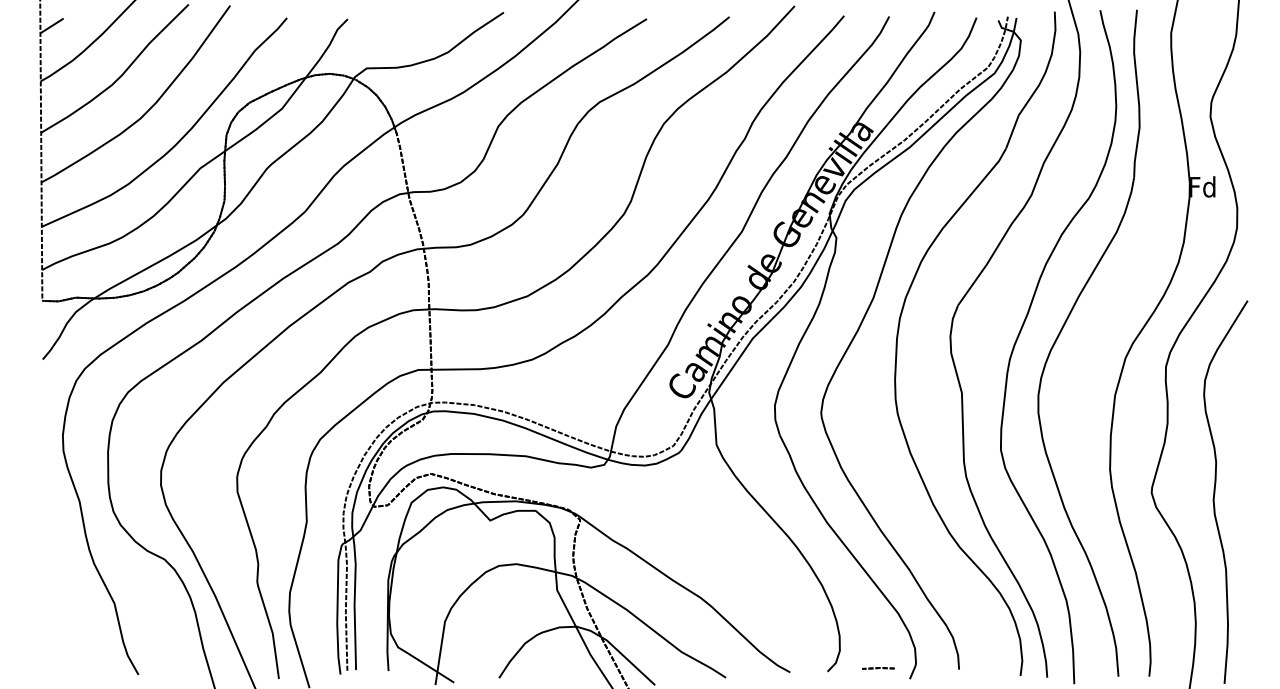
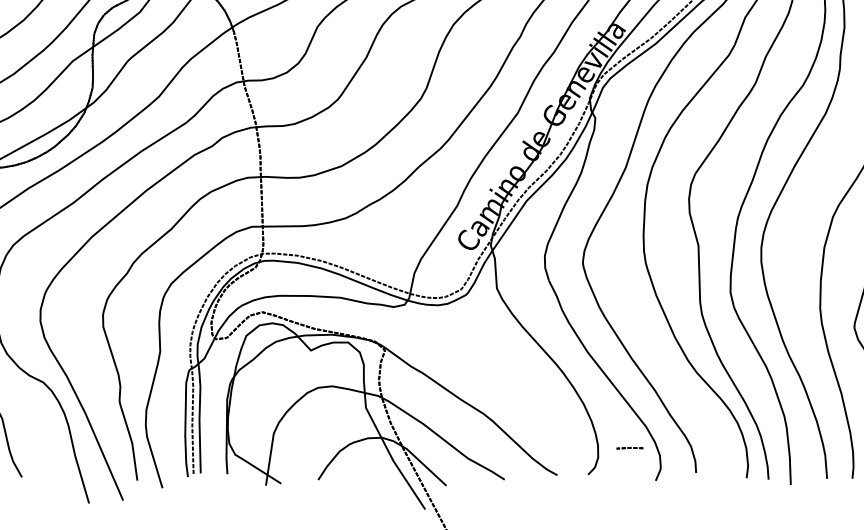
line: (878, 668) -> (629, 448), moved

